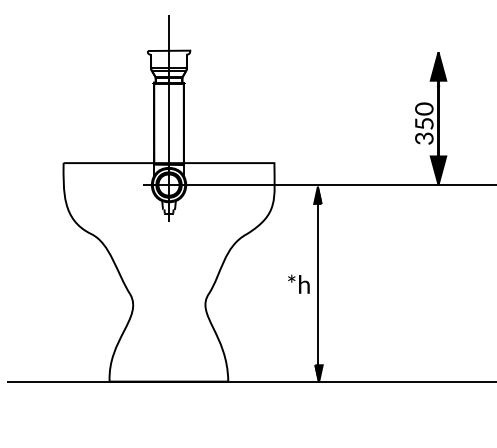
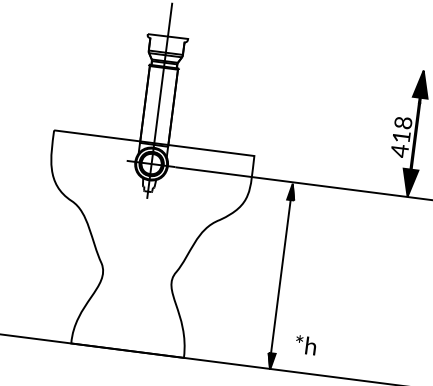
text: (424, 123) -> (401, 136), 350 -> 418
text: (298, 283) -> (305, 344), moved

